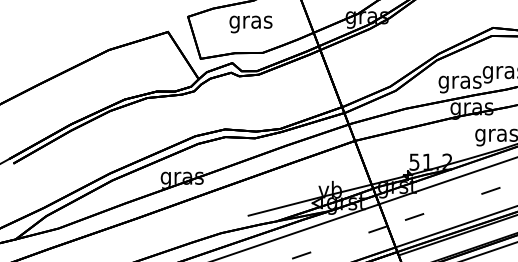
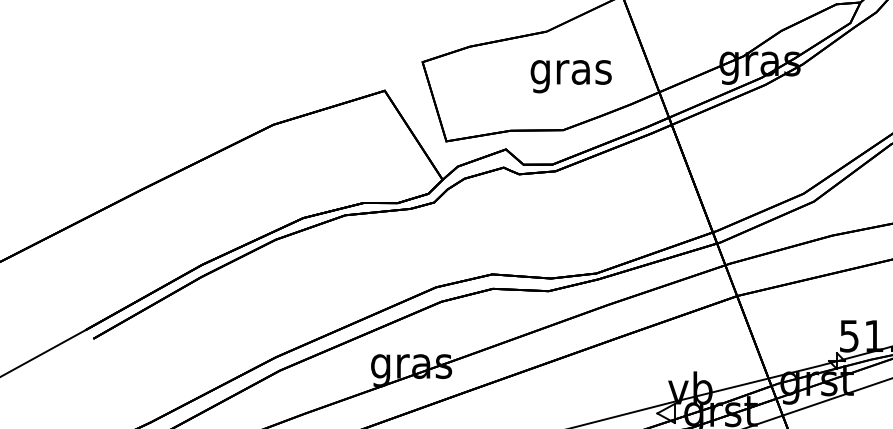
text: (250, 24) -> (570, 76), moved

